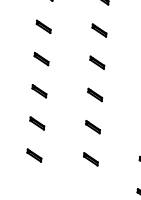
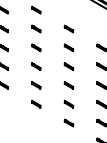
part: (33, 154) -> (35, 122), removed

